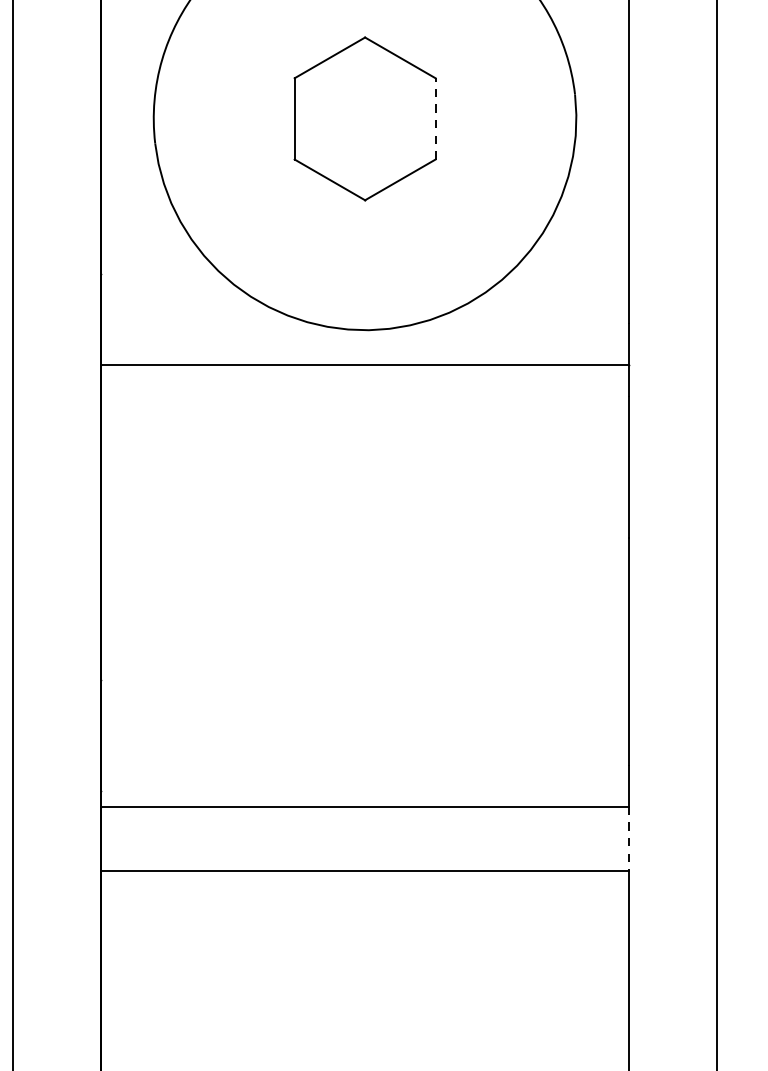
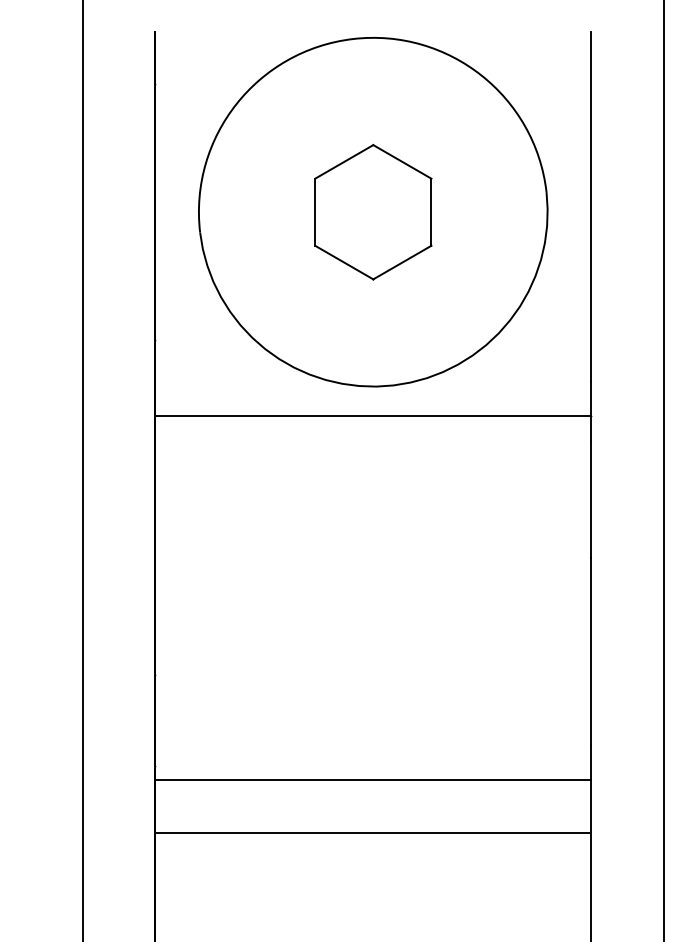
line: (435, 119) -> (431, 212), dashed -> solid
line: (629, 839) -> (591, 806), dashed -> solid

